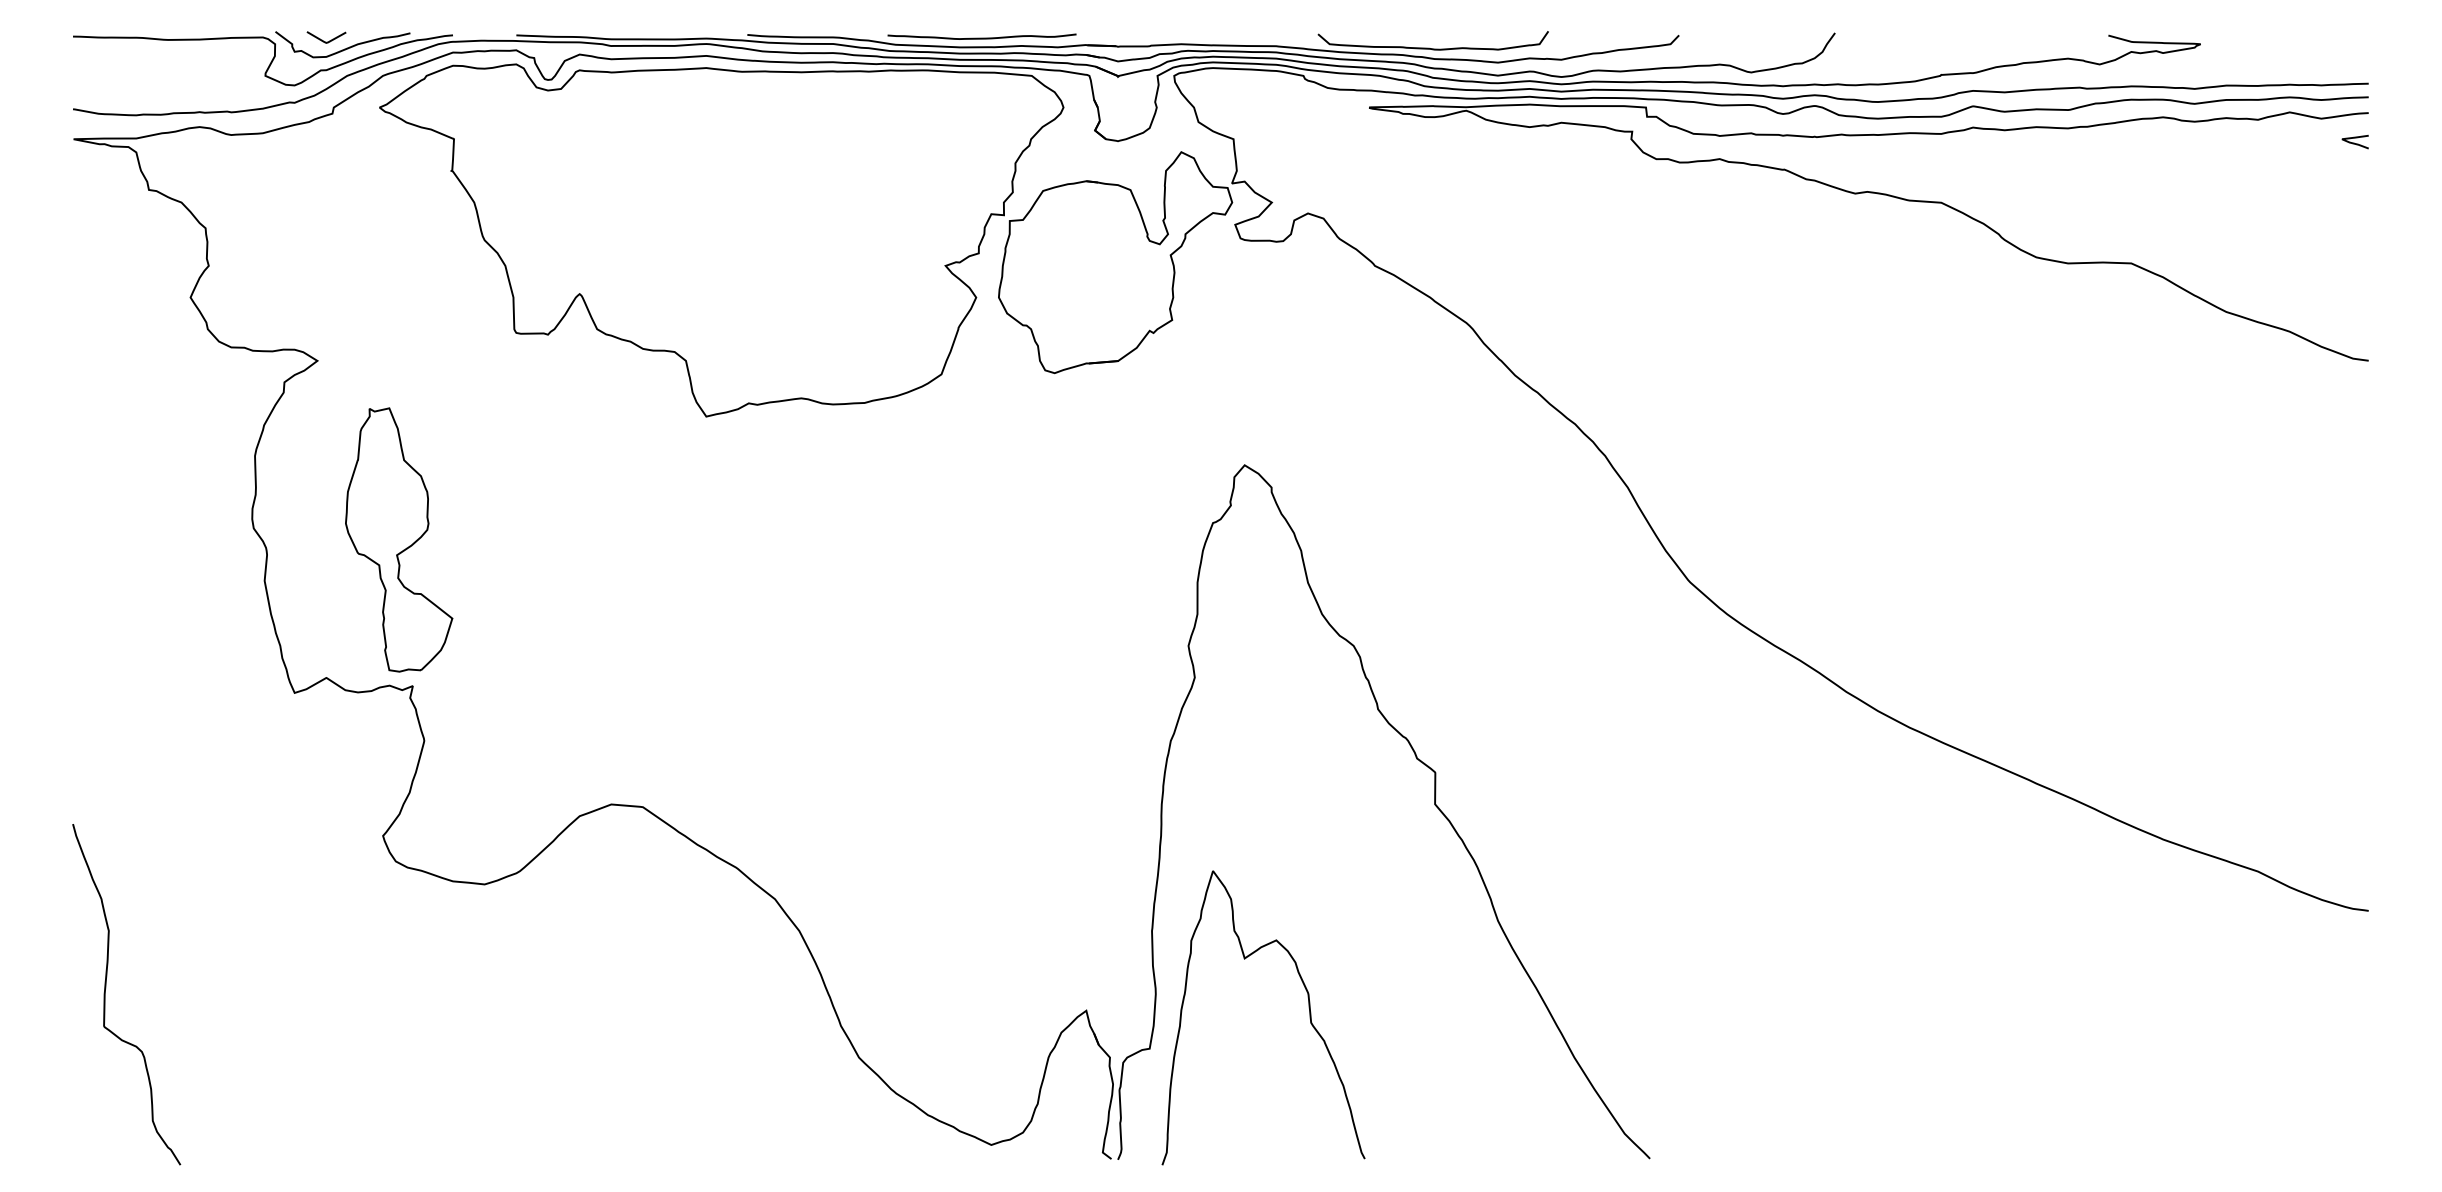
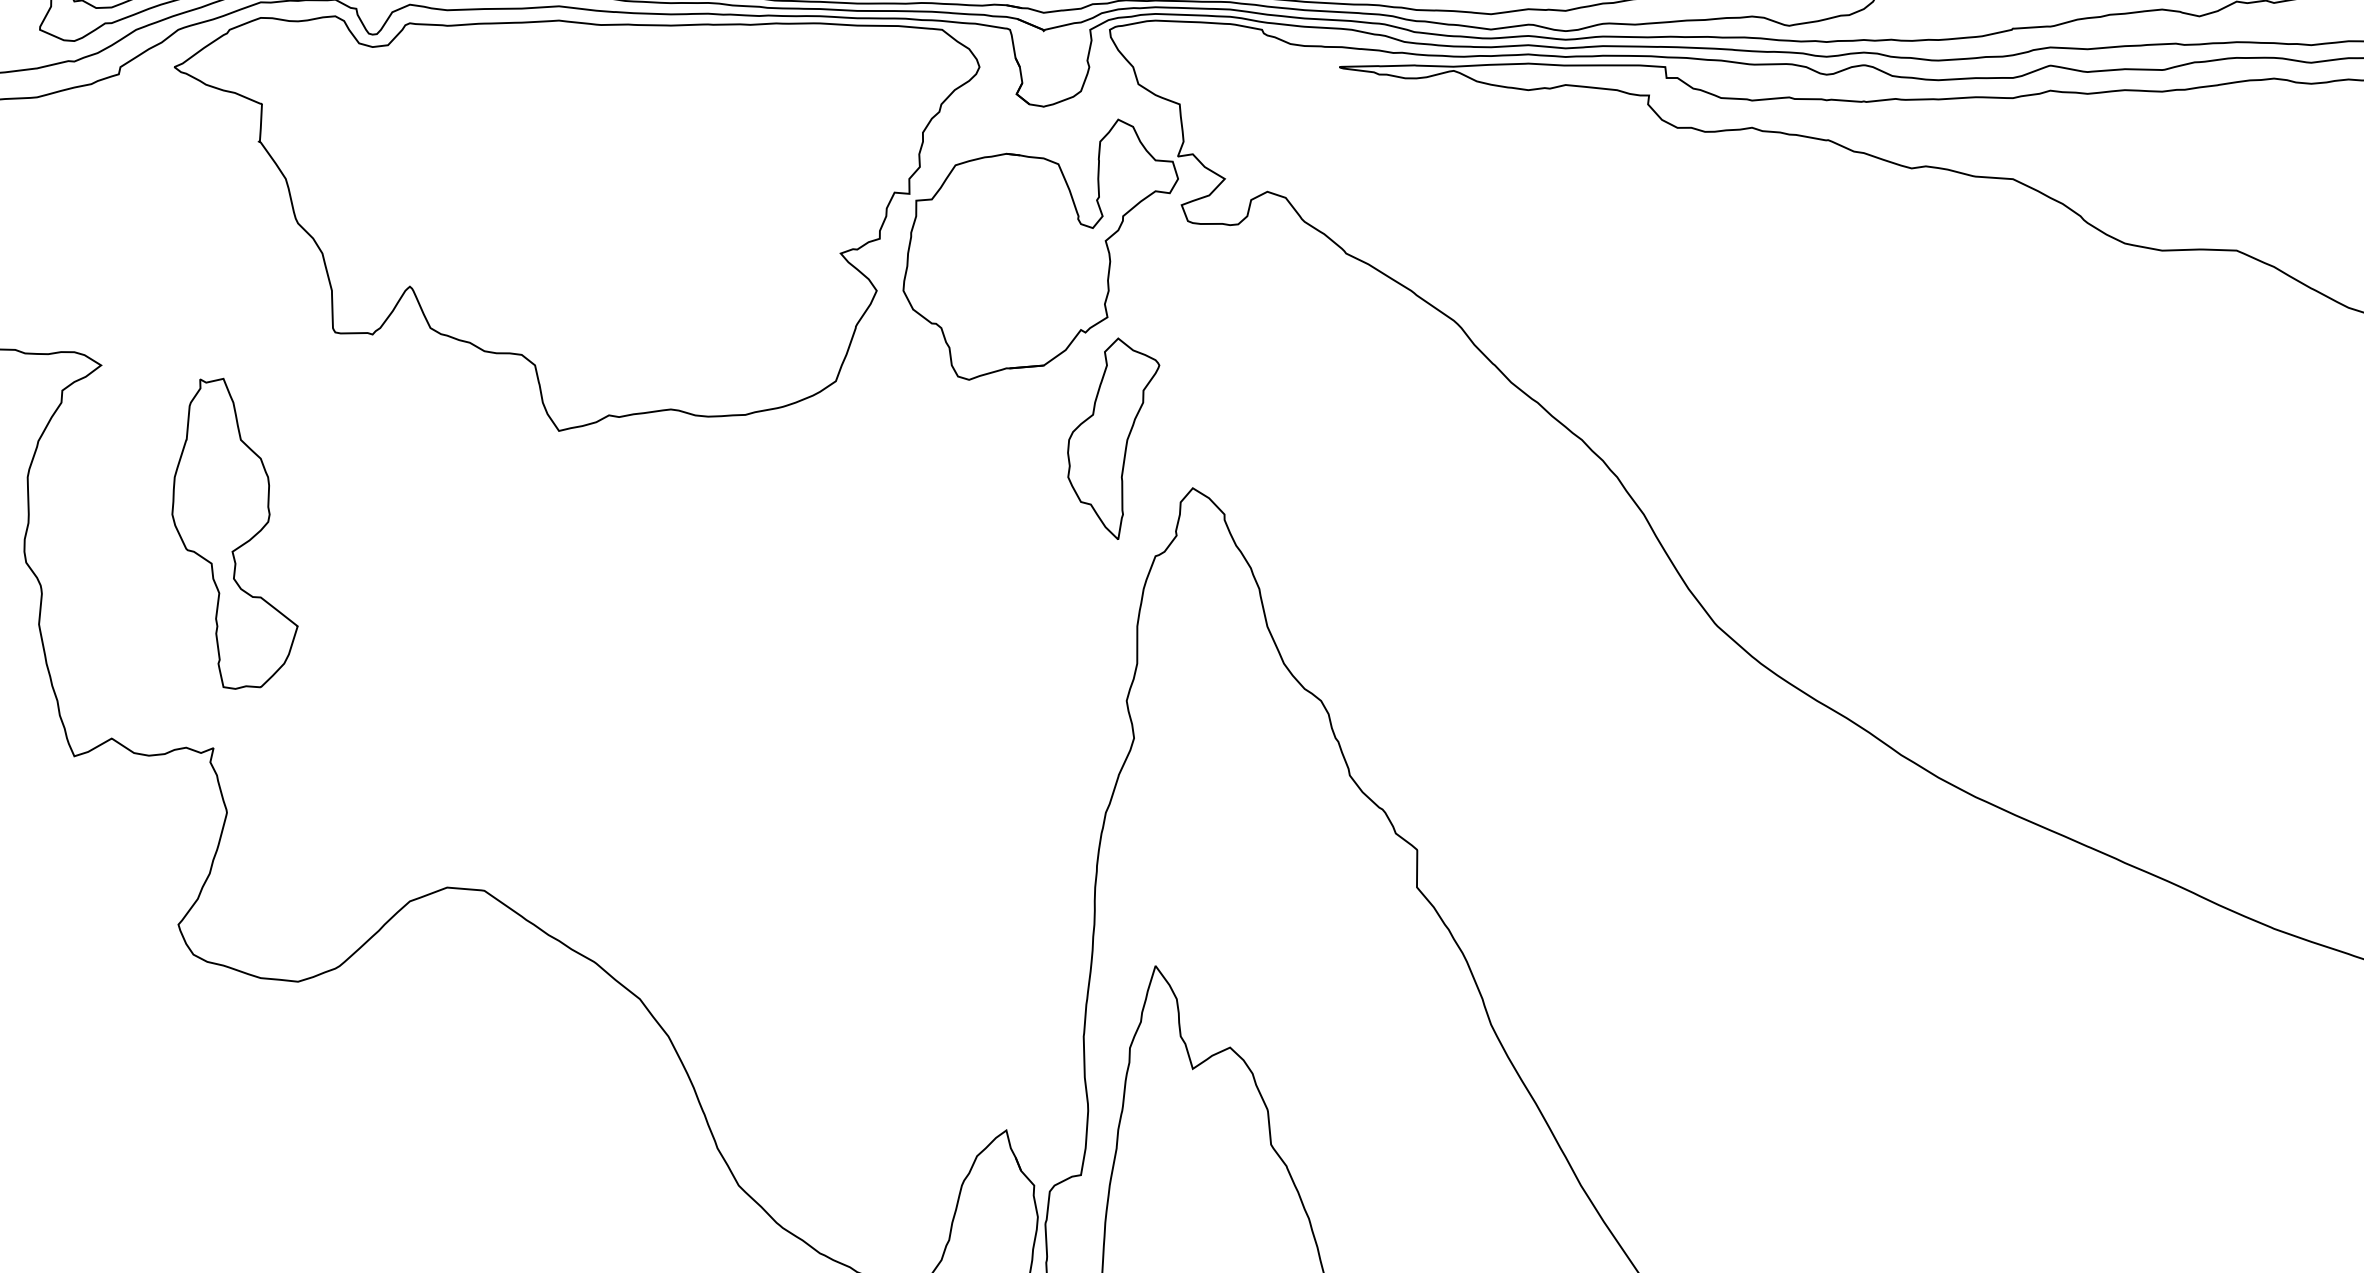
part: (1177, 423) -> (1113, 439), added
part: (399, 539) -> (235, 533), moved

